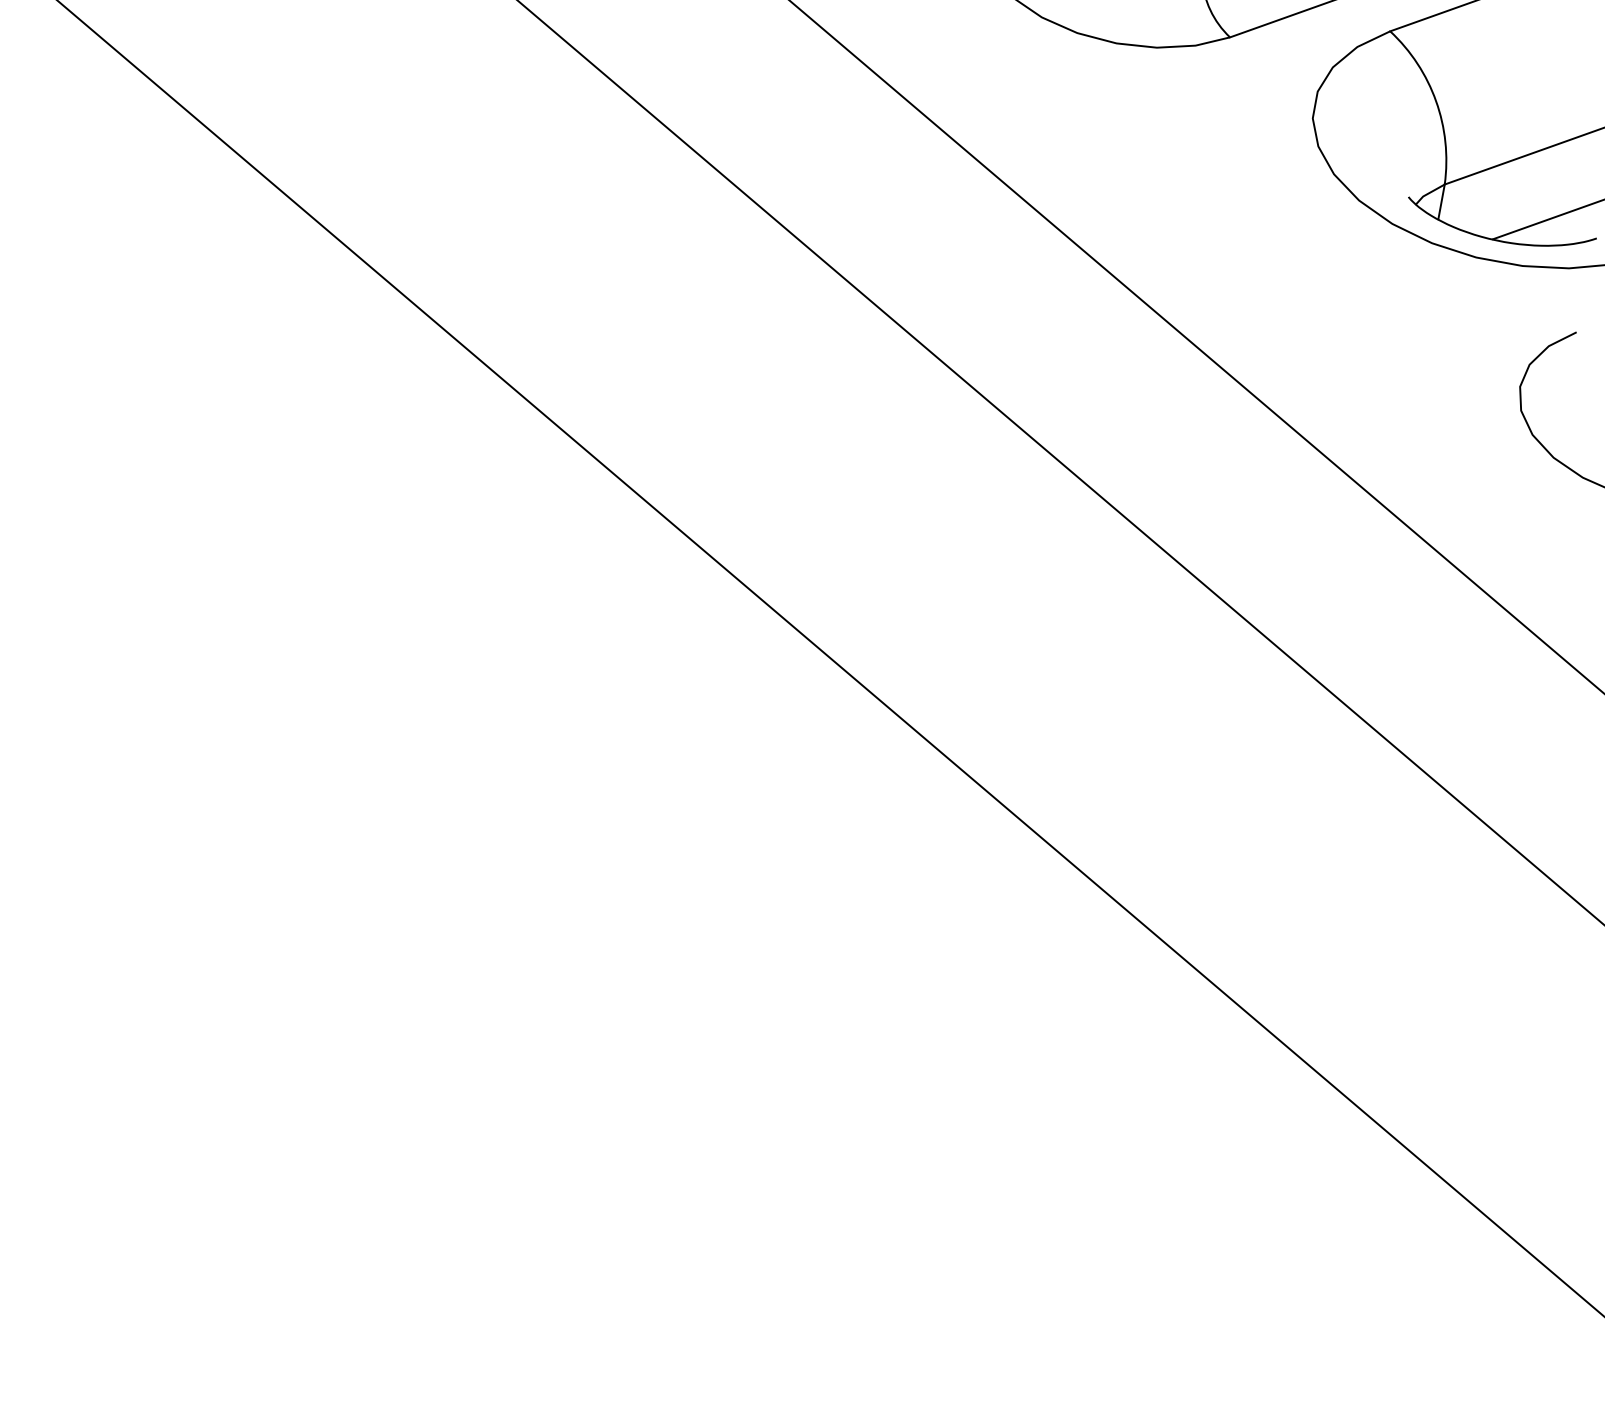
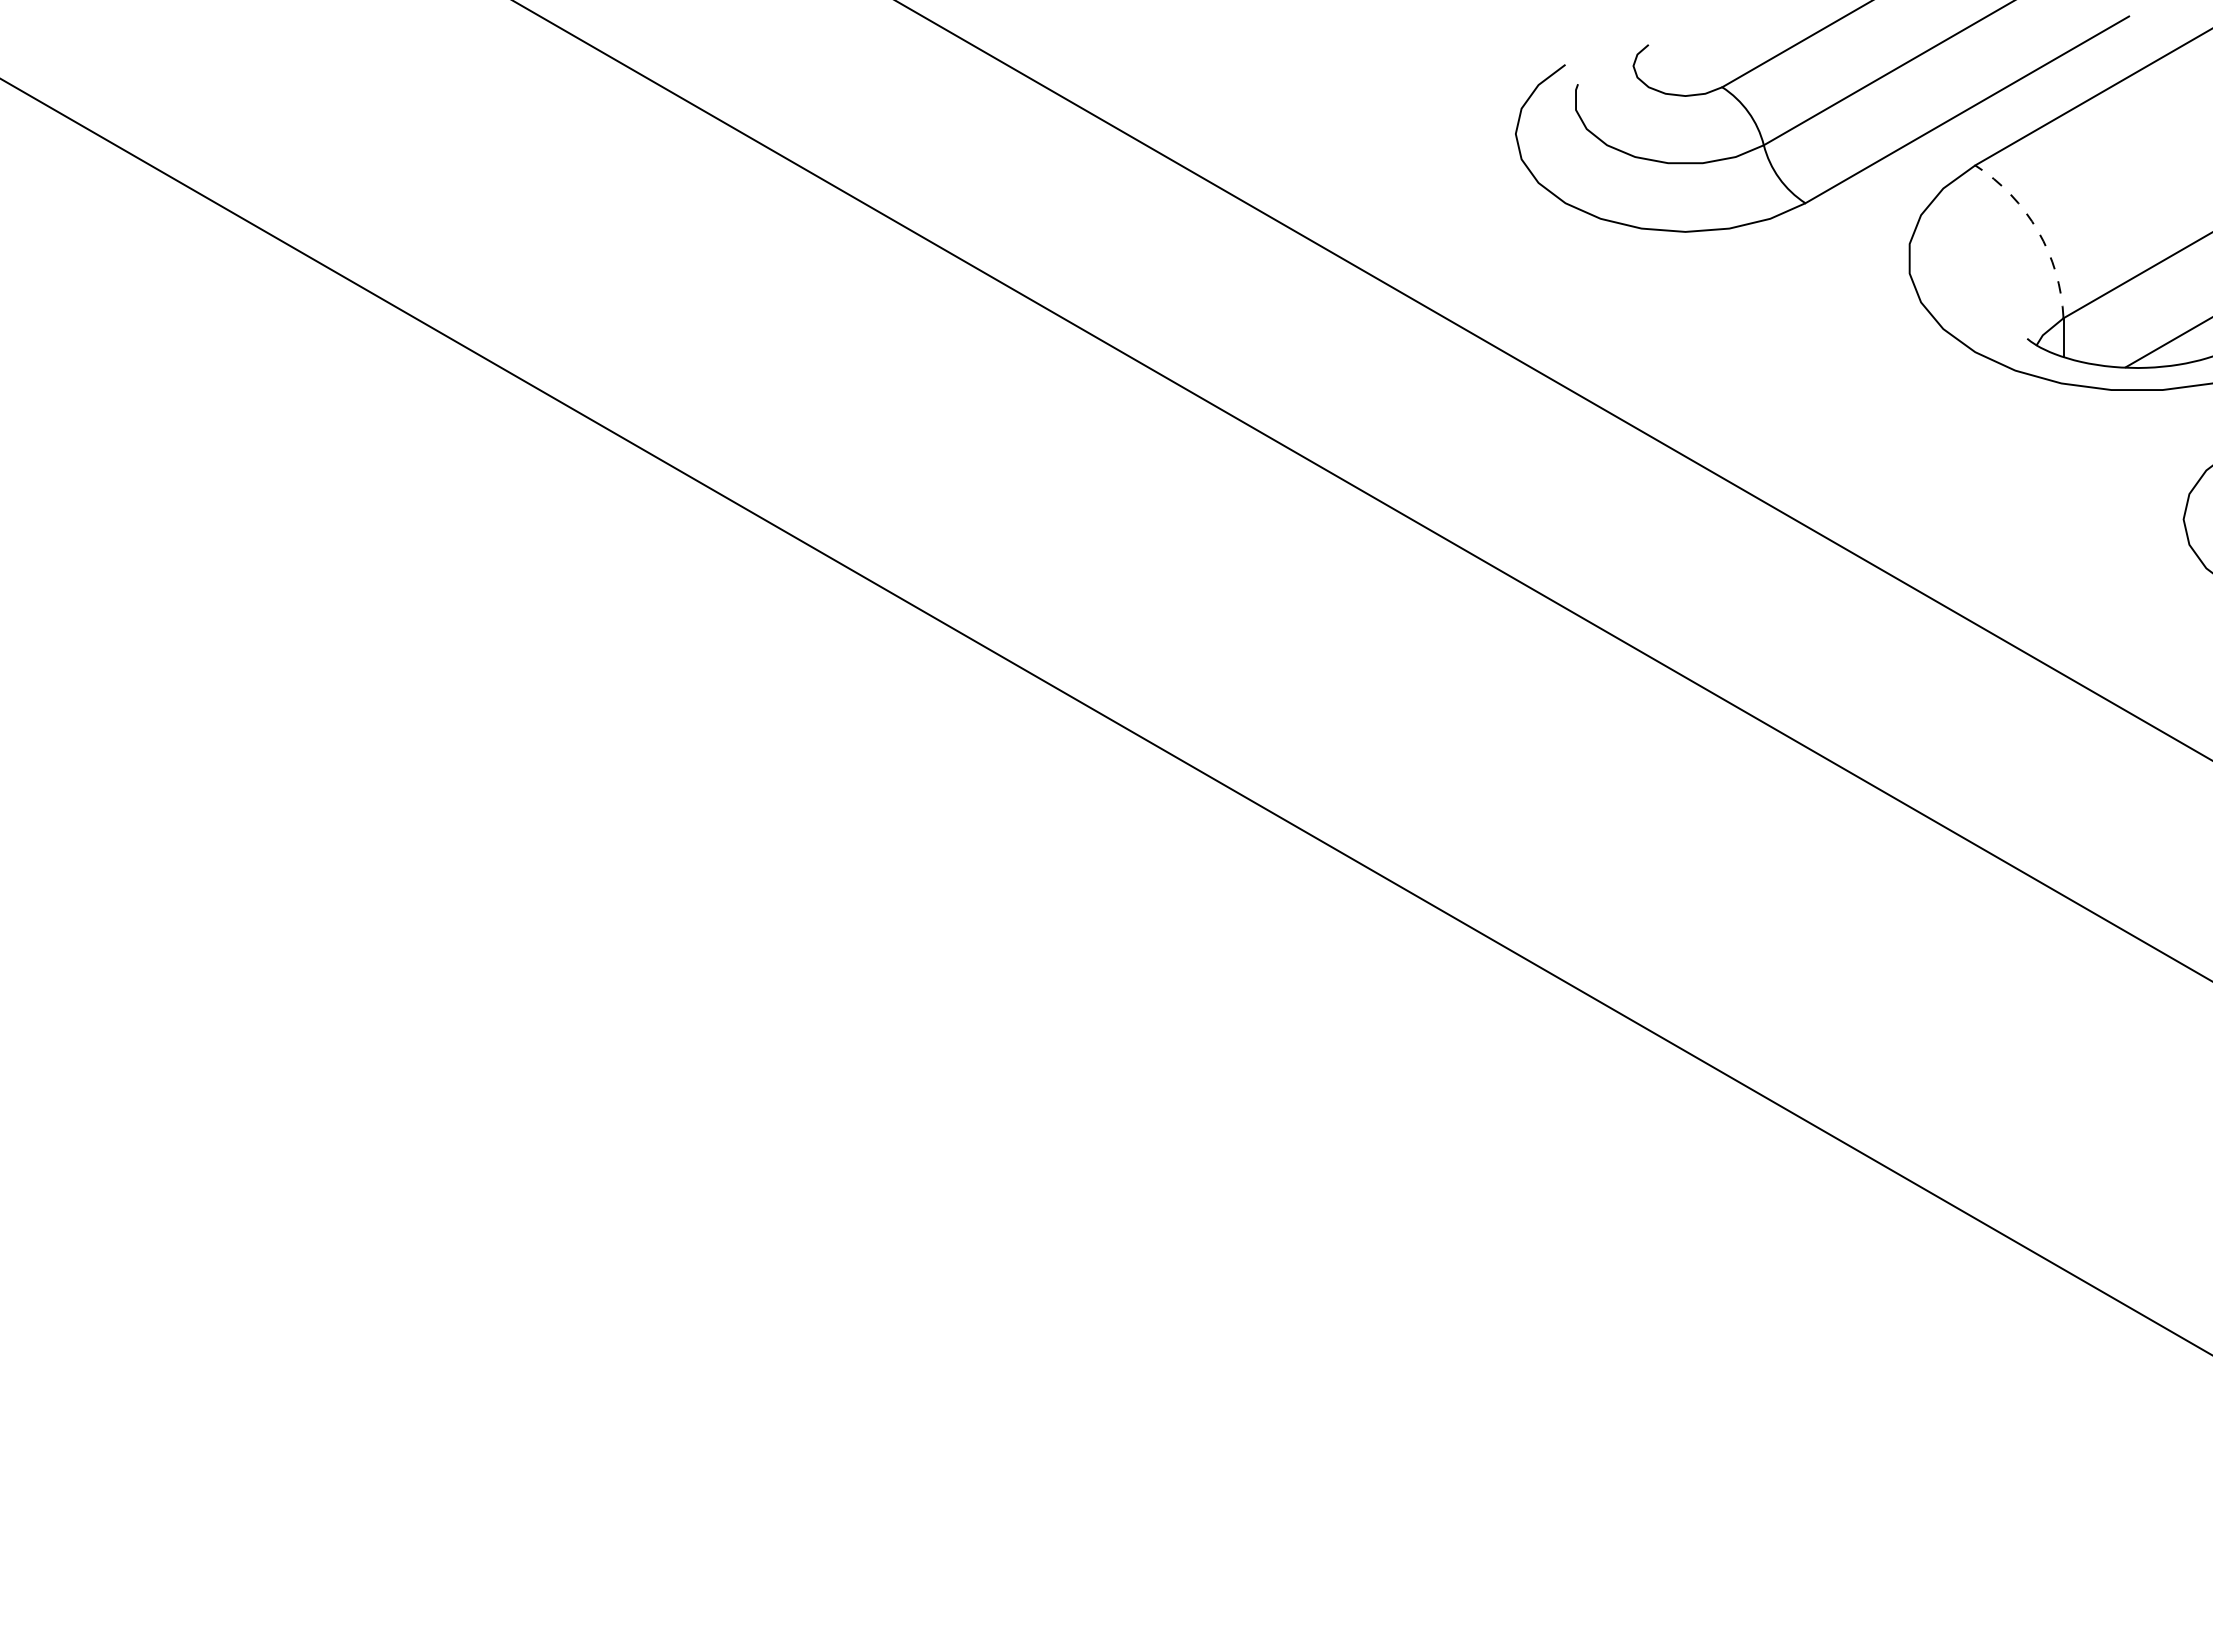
arc: (1436, 101) -> (2038, 231), solid -> dashed

